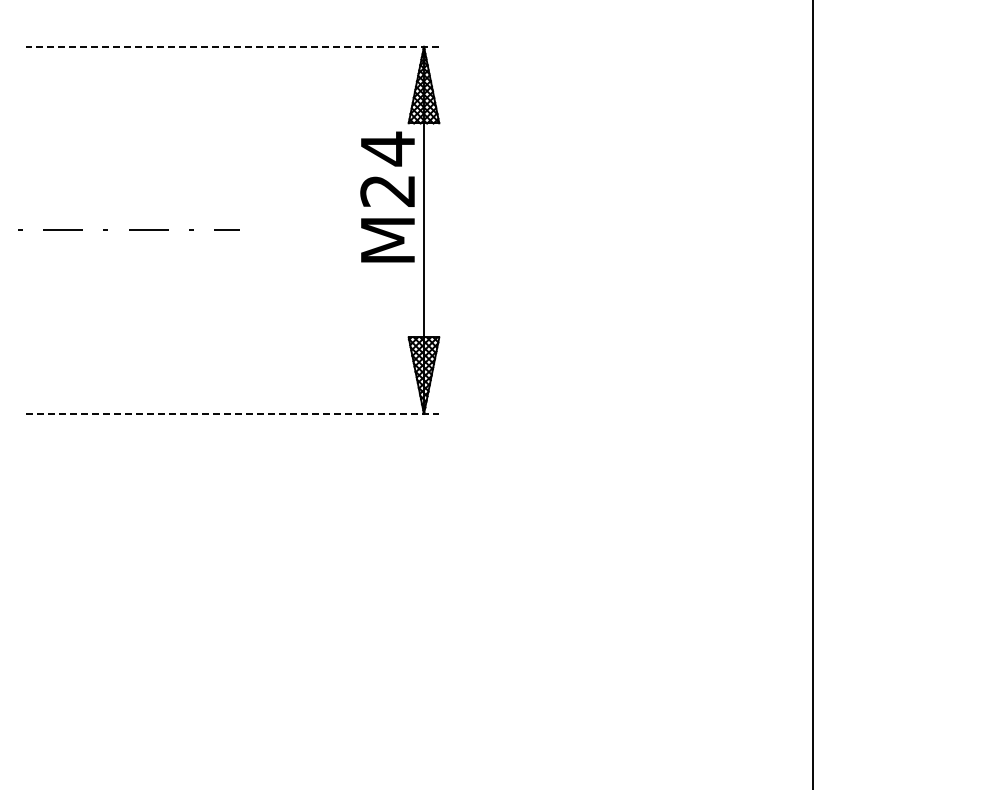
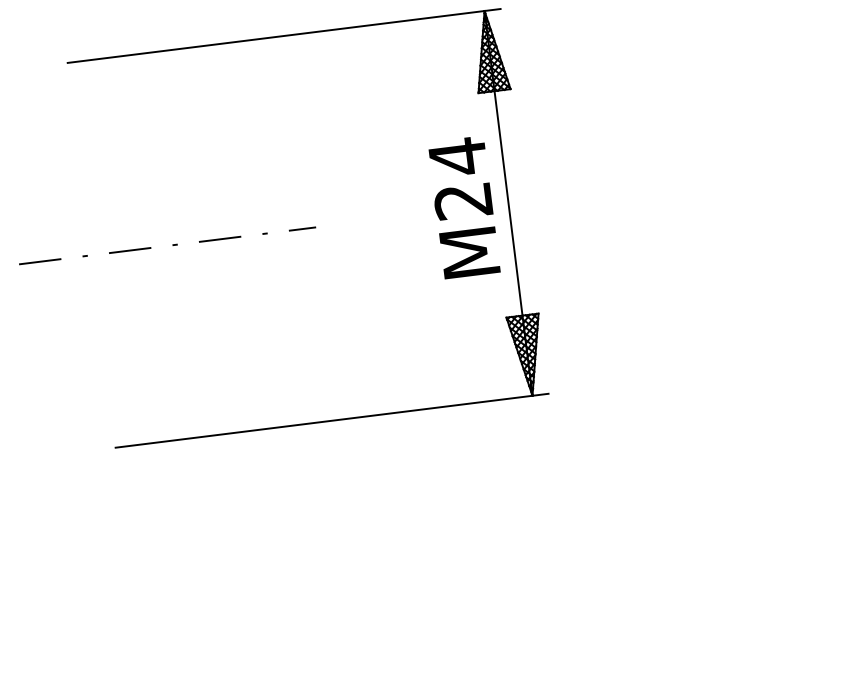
line: (232, 46) -> (283, 35), dashed -> solid
text: (387, 196) -> (463, 206), moved
line: (232, 413) -> (331, 420), dashed -> solid

